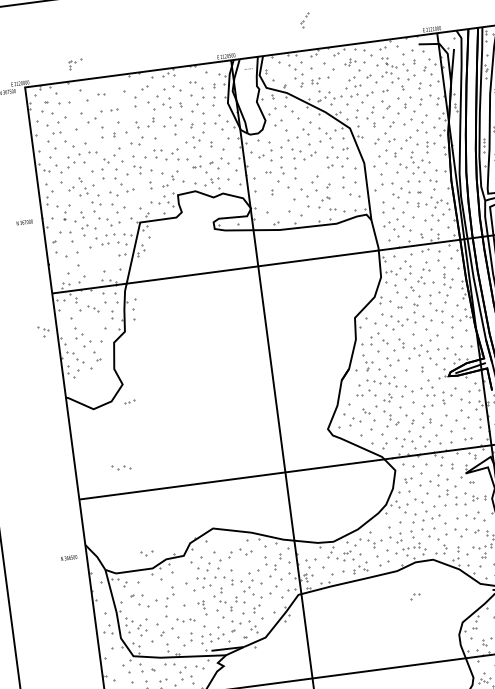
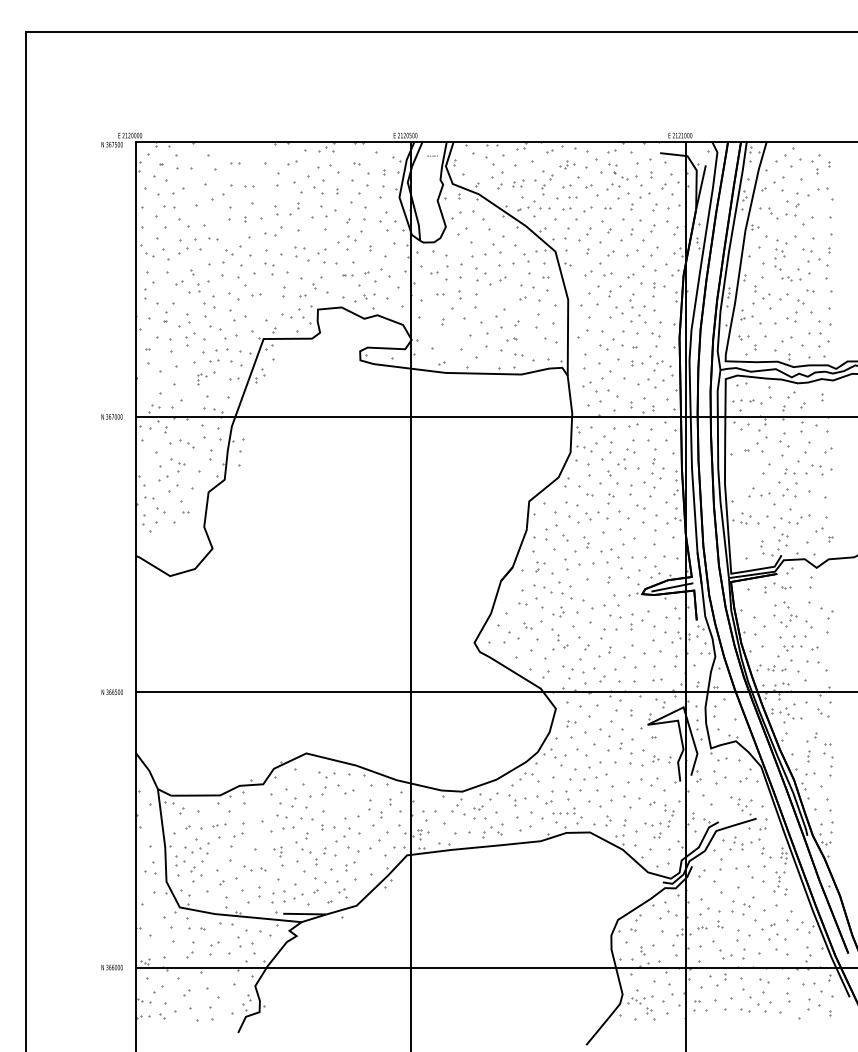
part: (305, 19) -> (547, 184), moved
part: (75, 63) -> (206, 378), moved
text: (24, 222) -> (111, 416), moved
part: (43, 331) -> (177, 465), moved
part: (130, 402) -> (219, 825), moved
part: (121, 467) -> (196, 850), moved
part: (146, 553) -> (326, 774), moved
text: (68, 557) -> (111, 691), moved
part: (415, 596) -> (526, 776), moved

